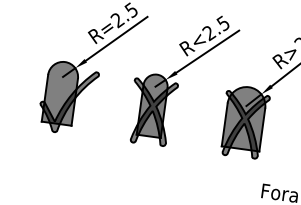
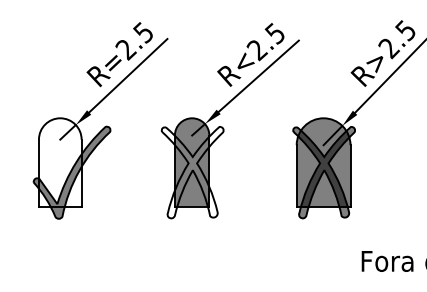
fill: (60, 92) -> (59, 162), removed
fill: (152, 112) -> (192, 172), removed

